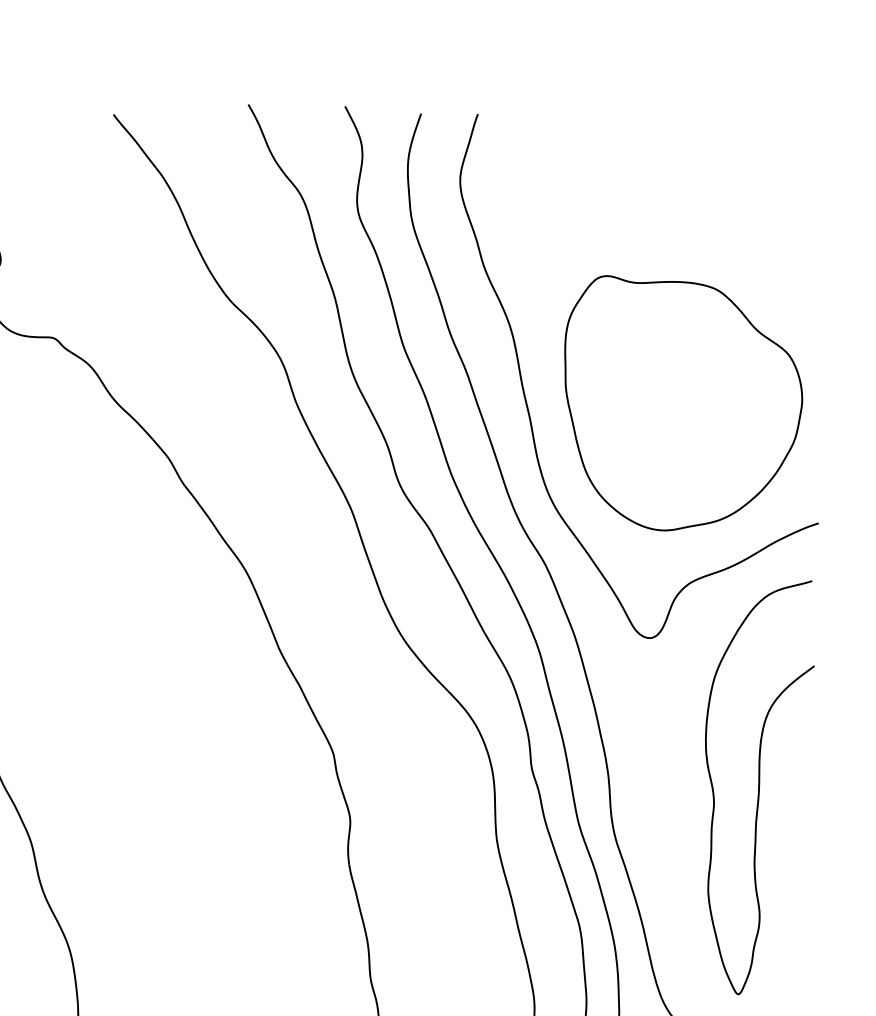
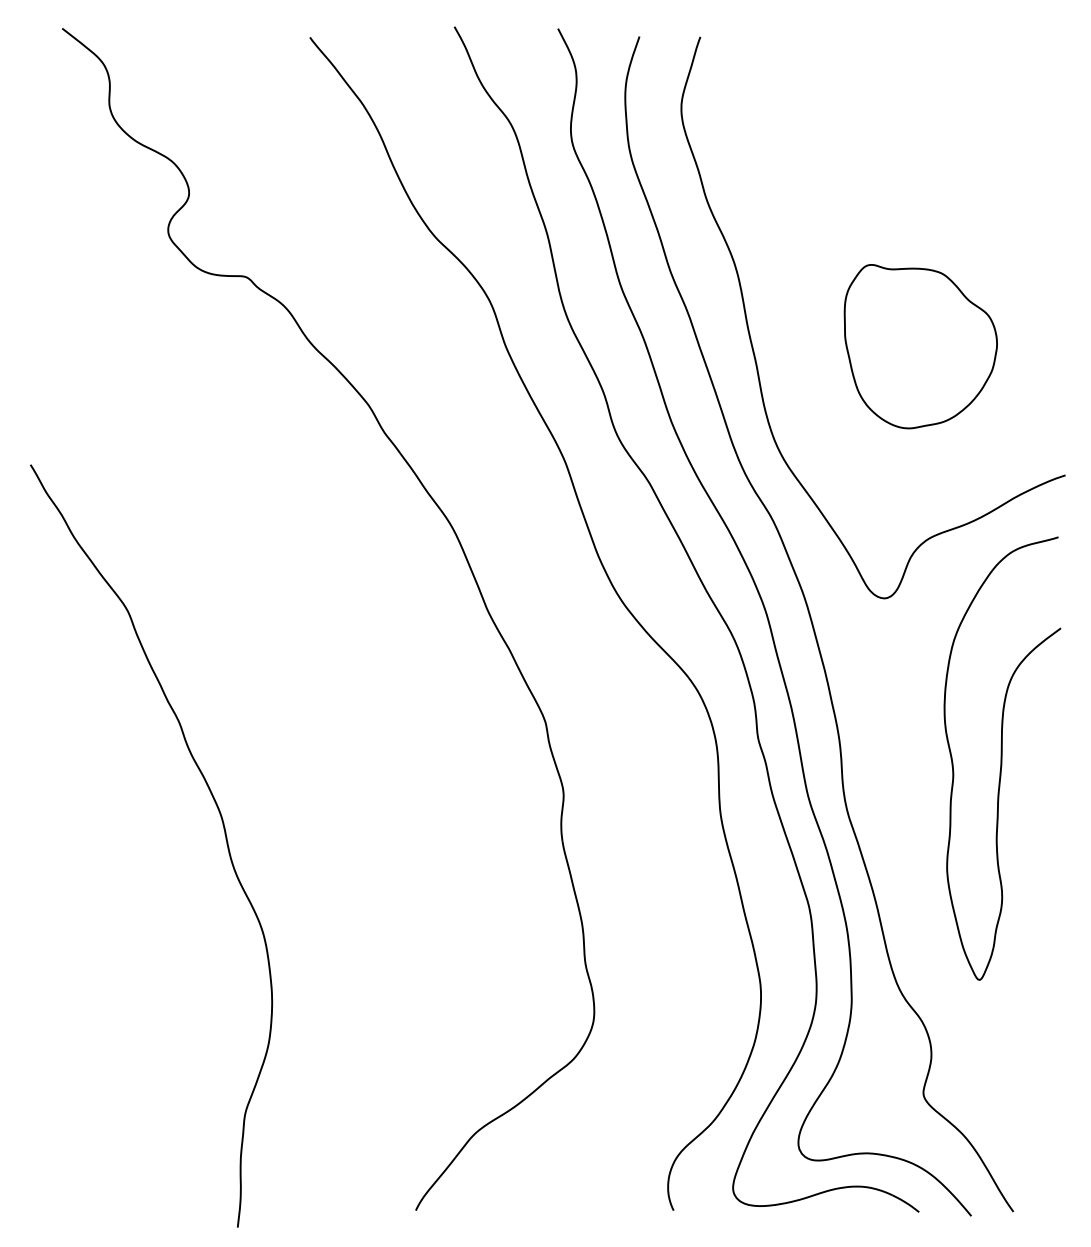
part: (683, 403) -> (920, 346), size x0.6

